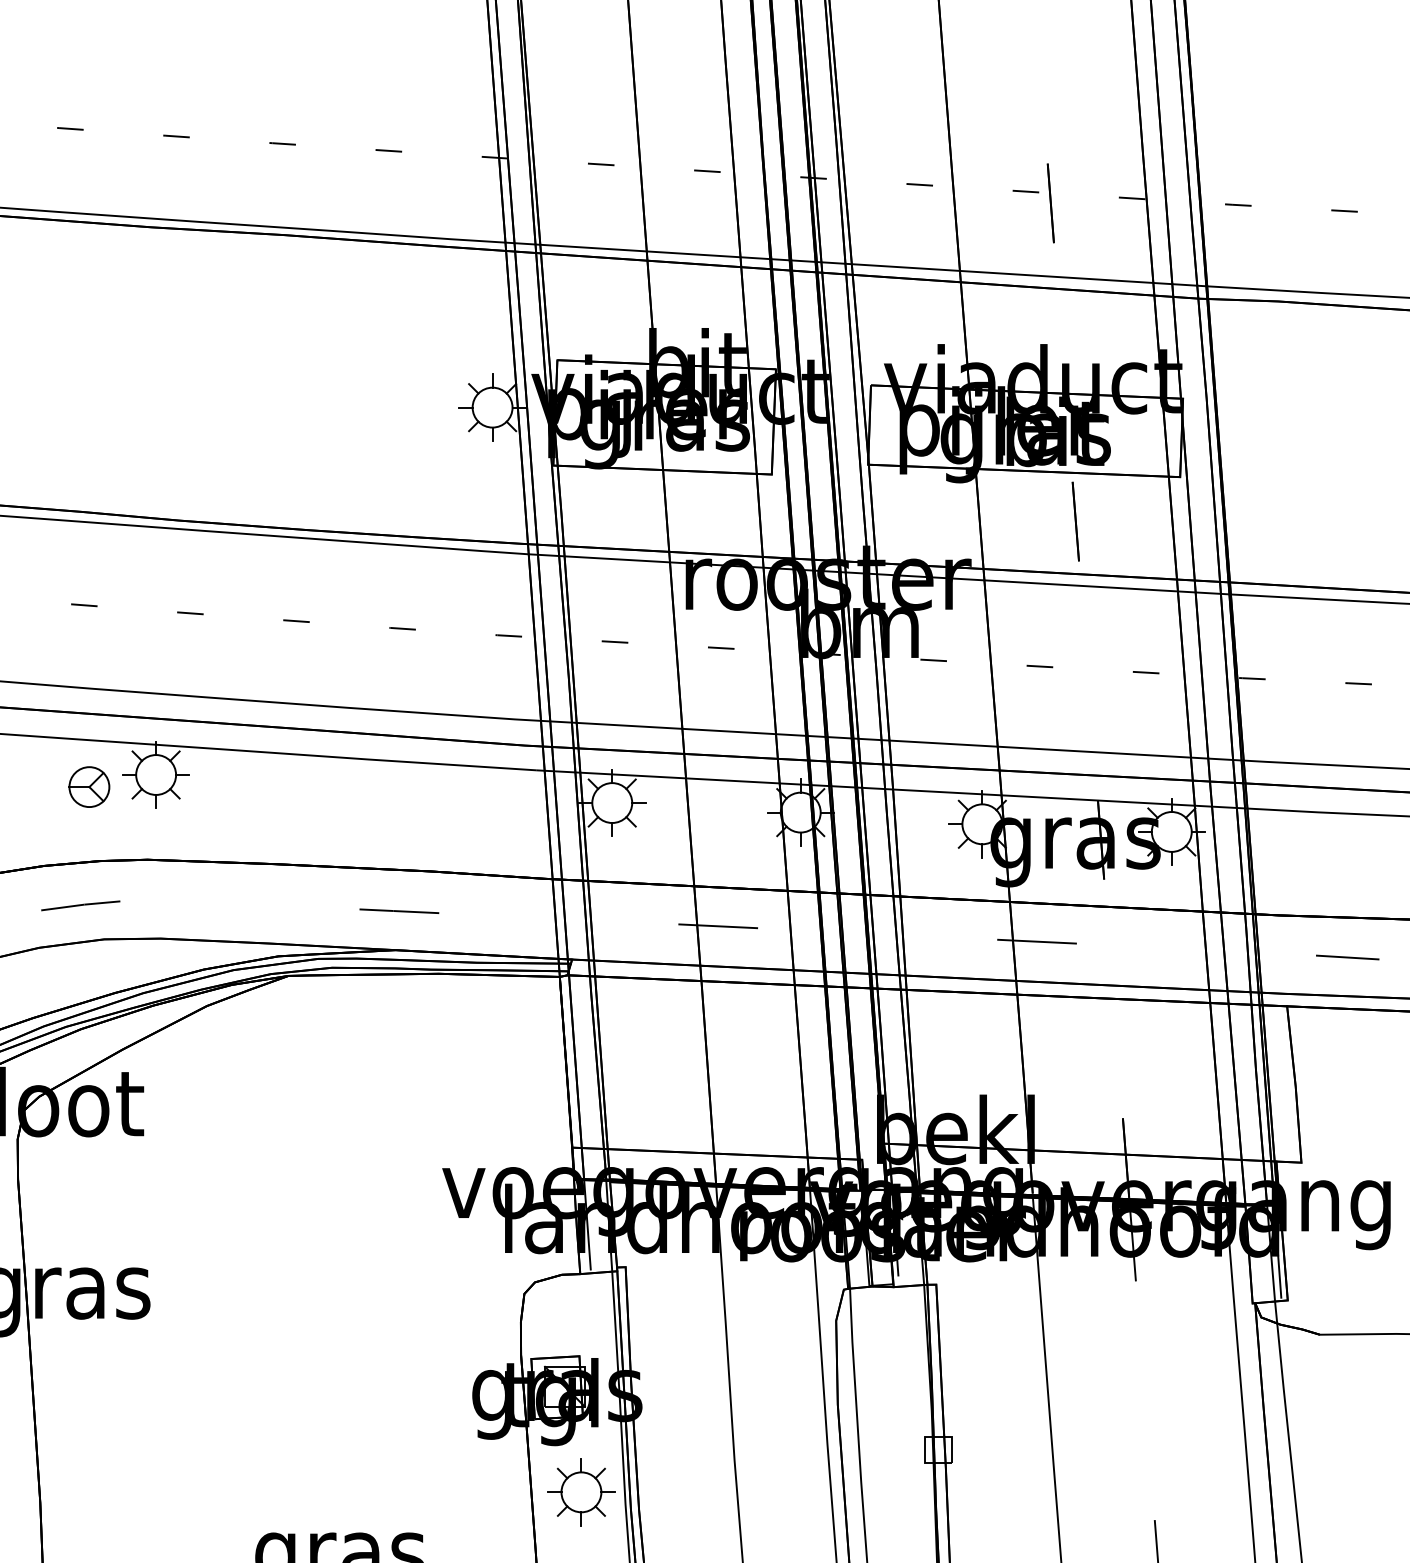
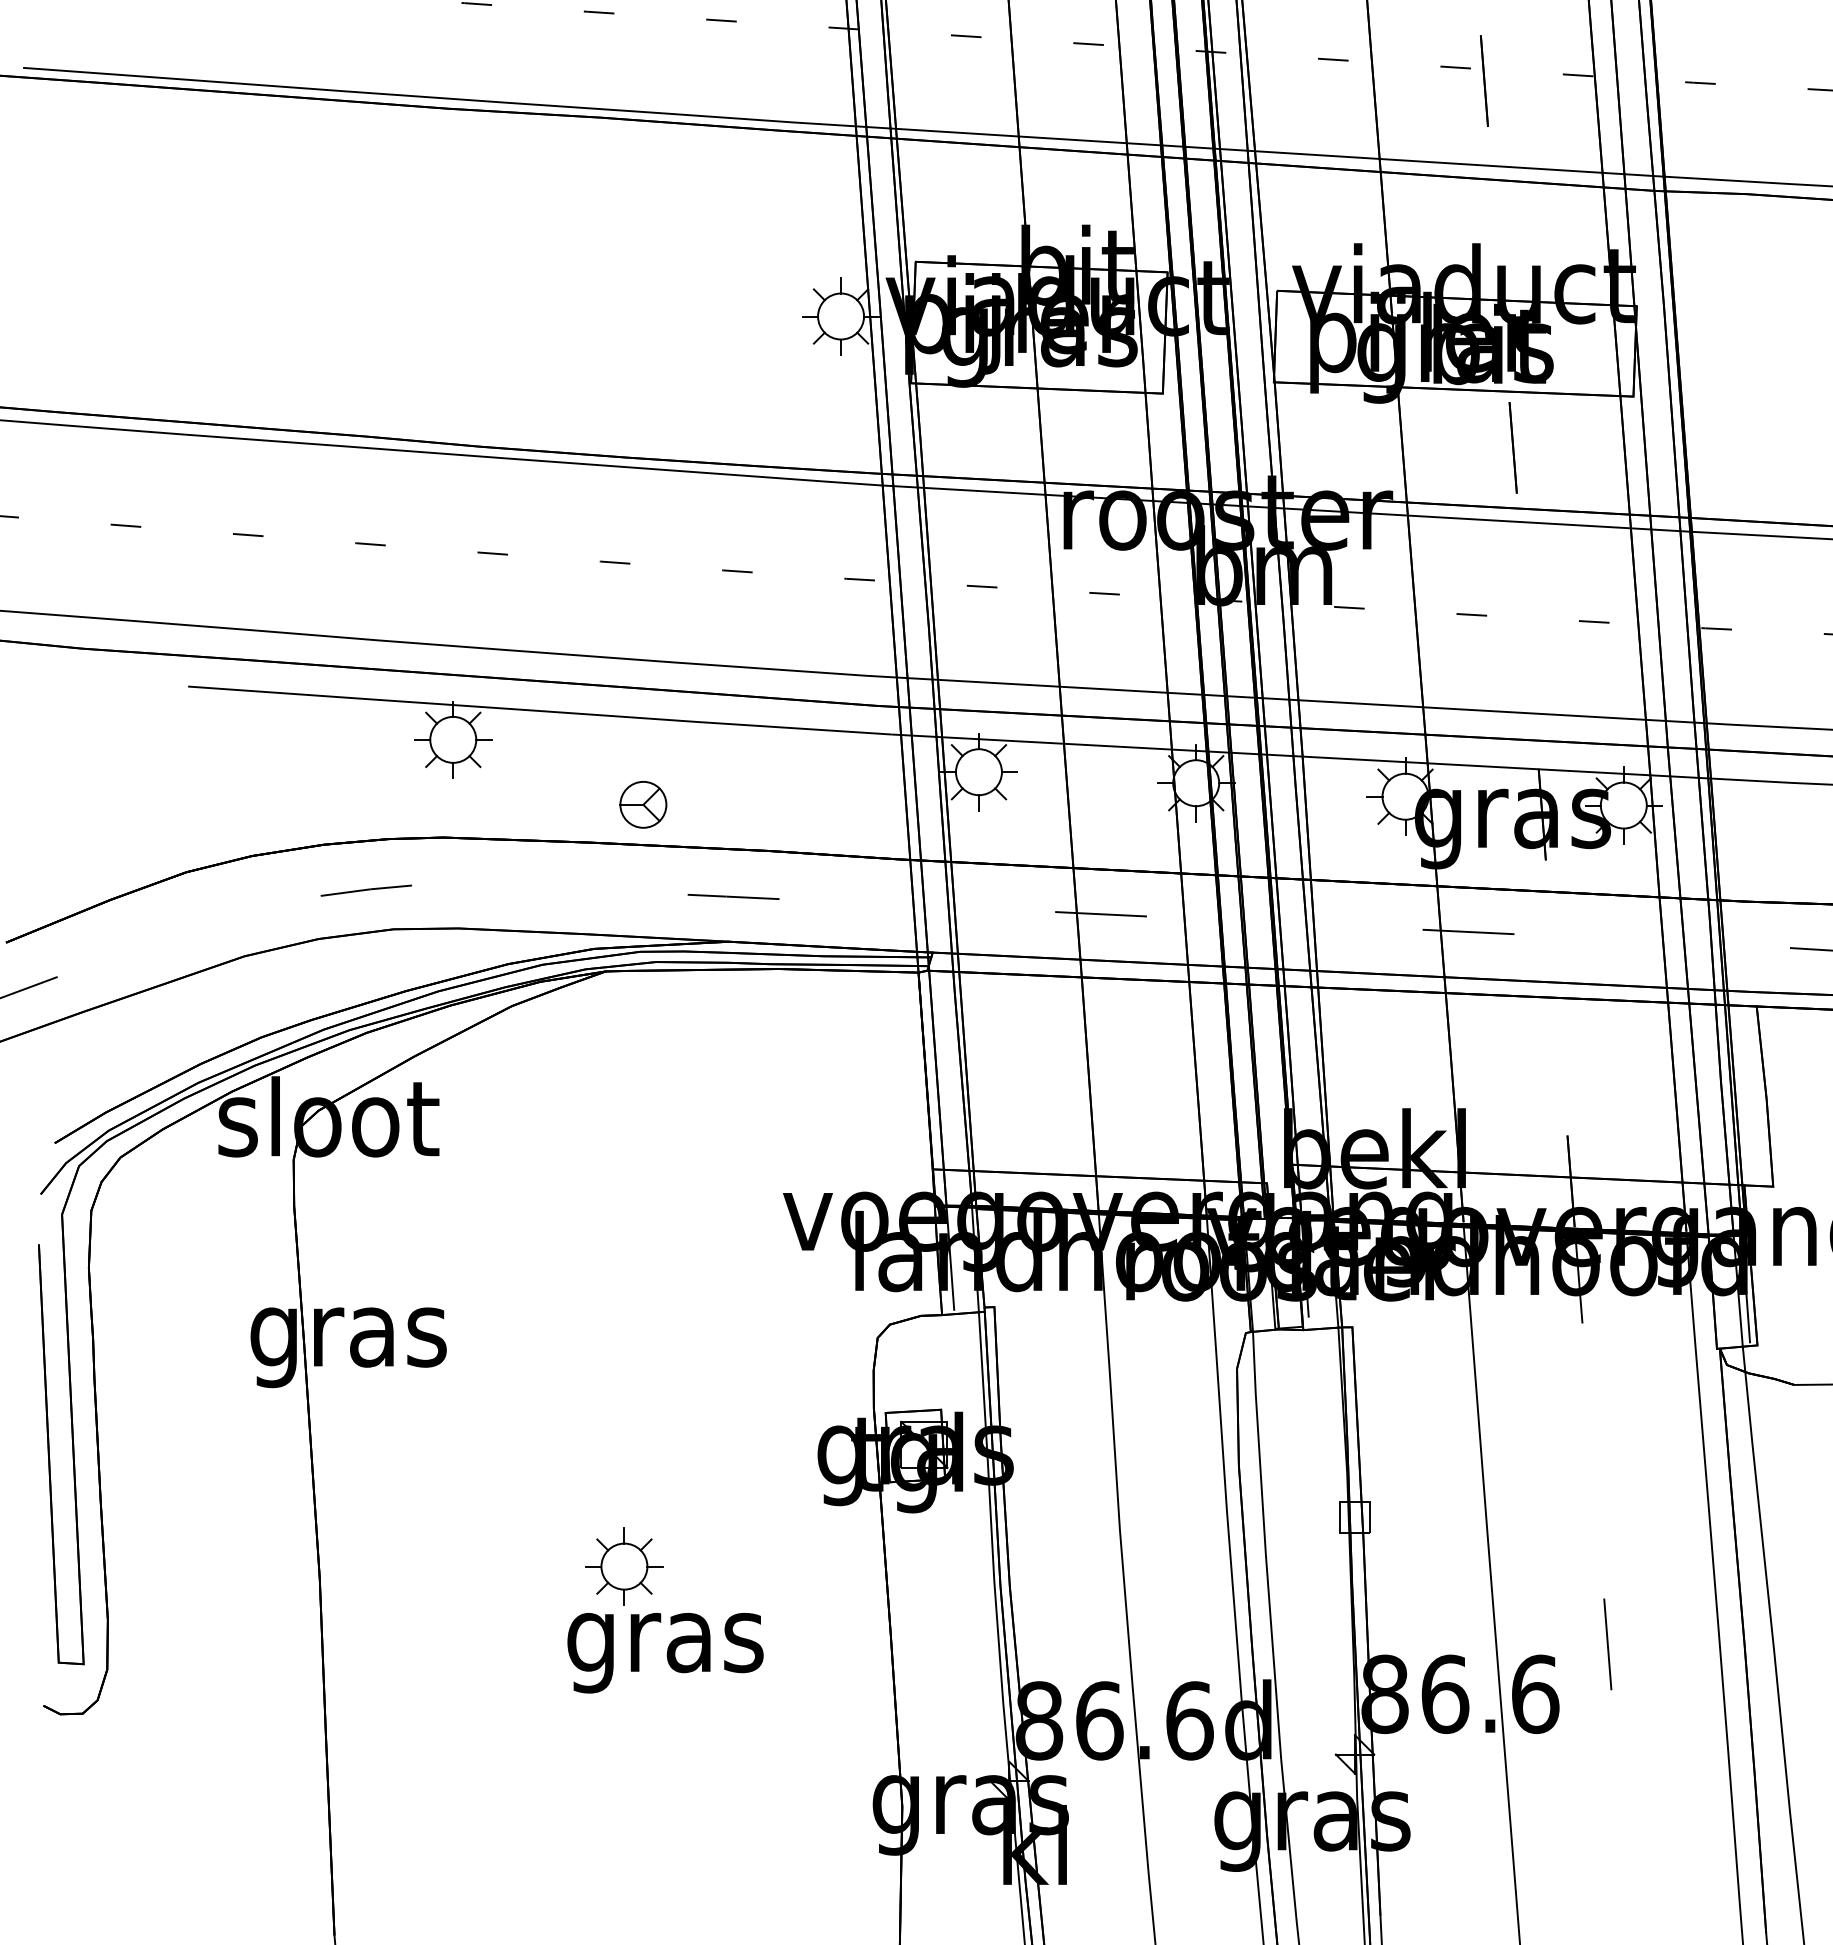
part: (89, 786) -> (643, 804), moved
part: (581, 1492) -> (624, 1566), moved

